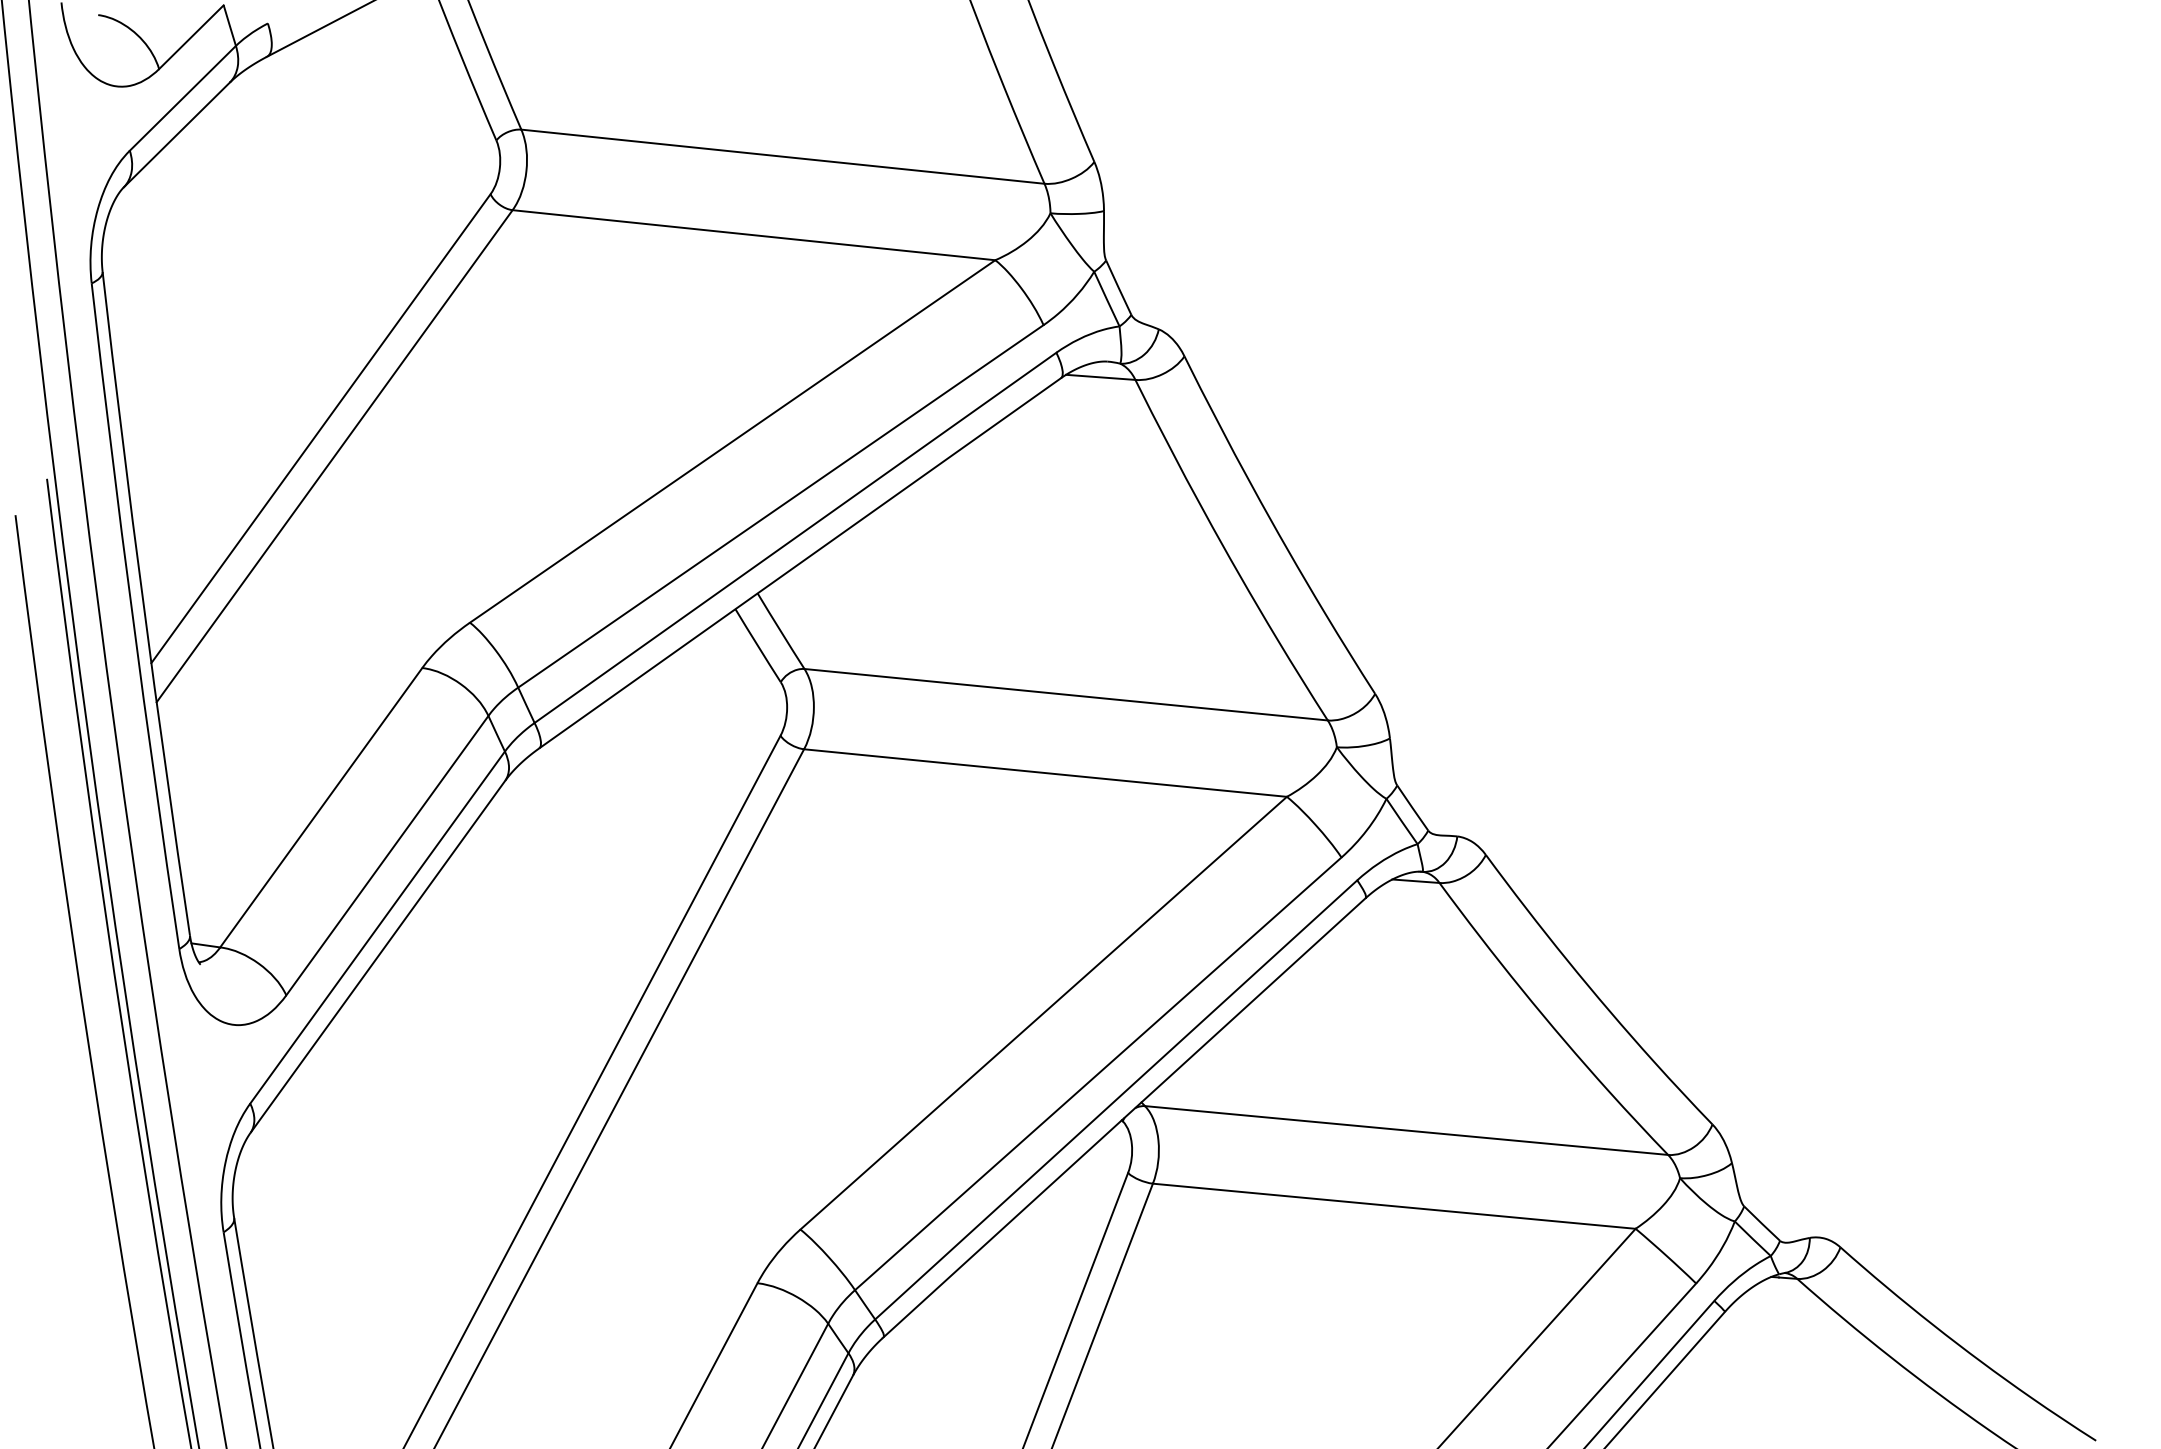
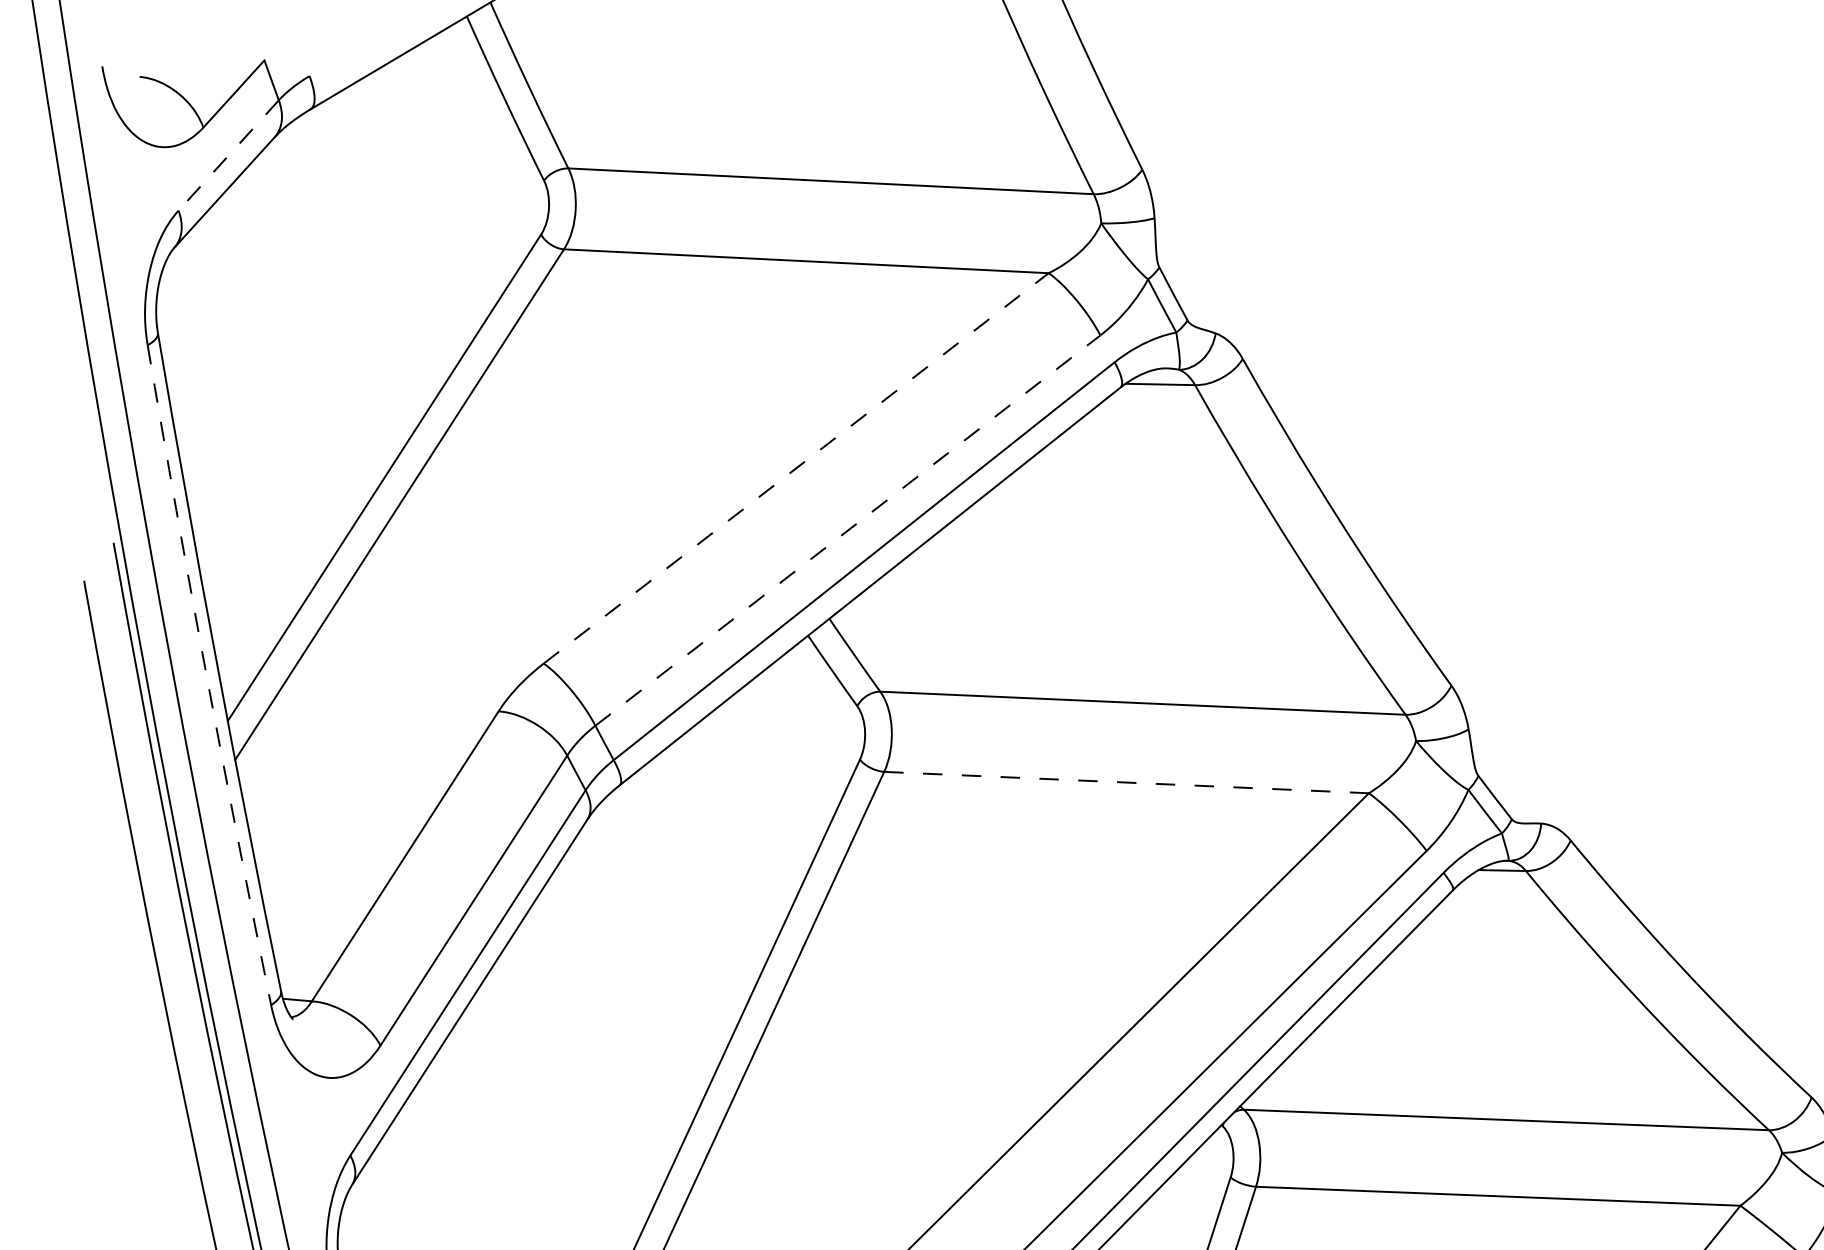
line: (182, 98) -> (228, 155), solid -> dashed
line: (733, 441) -> (797, 468), solid -> dashed
line: (781, 506) -> (848, 530), solid -> dashed
arc: (132, 616) -> (206, 675), solid -> dashed
line: (1045, 773) -> (1126, 783), solid -> dashed

